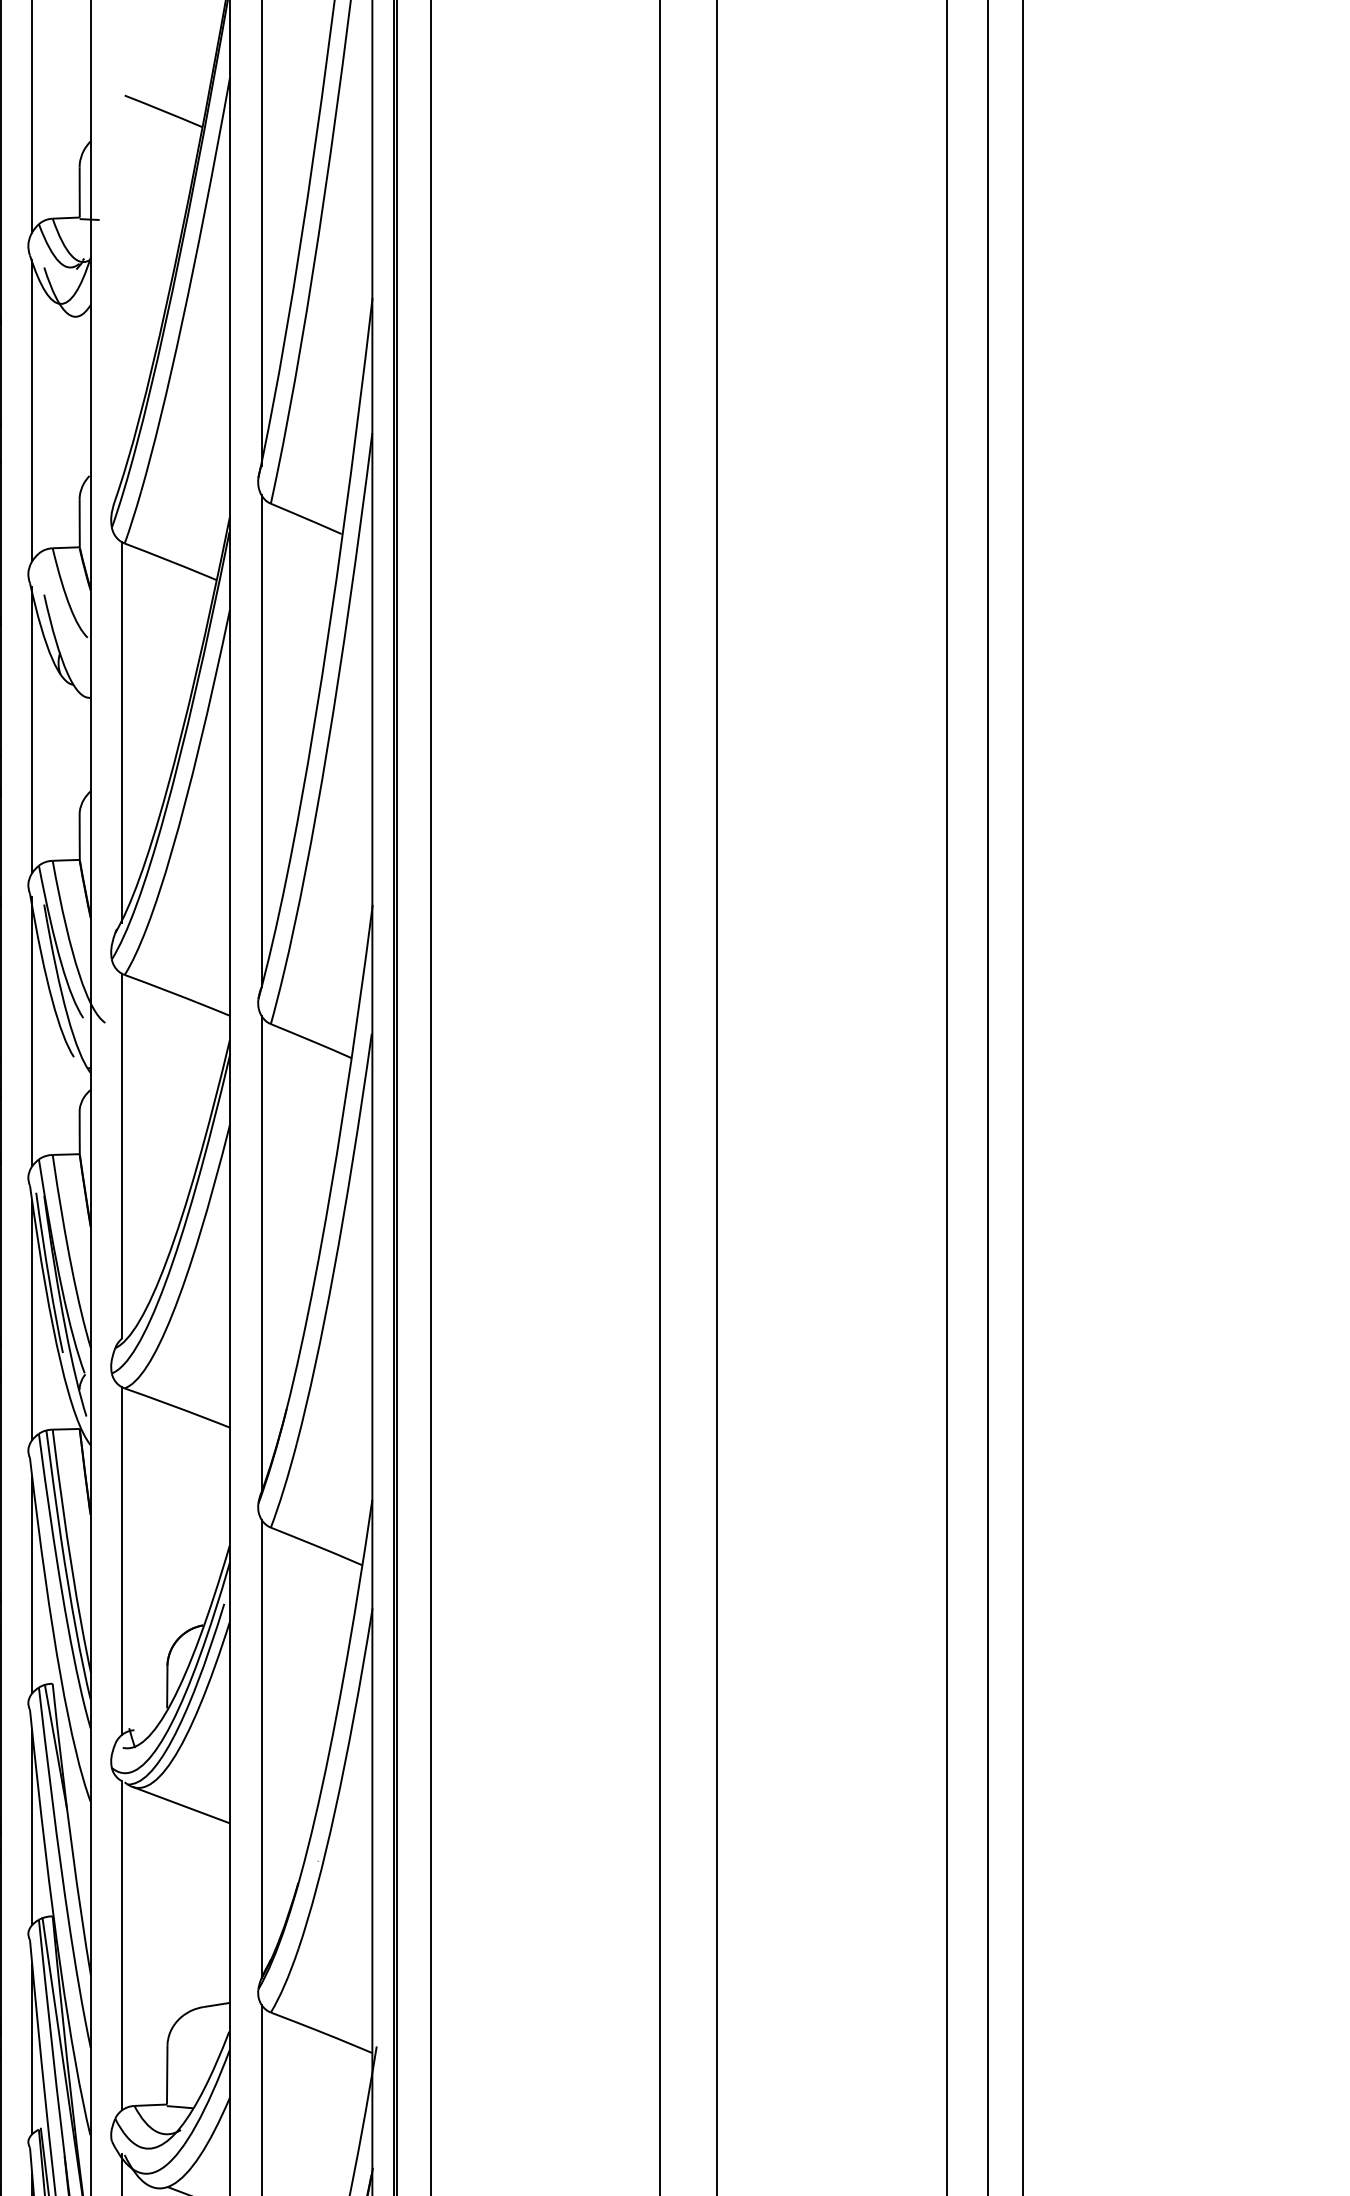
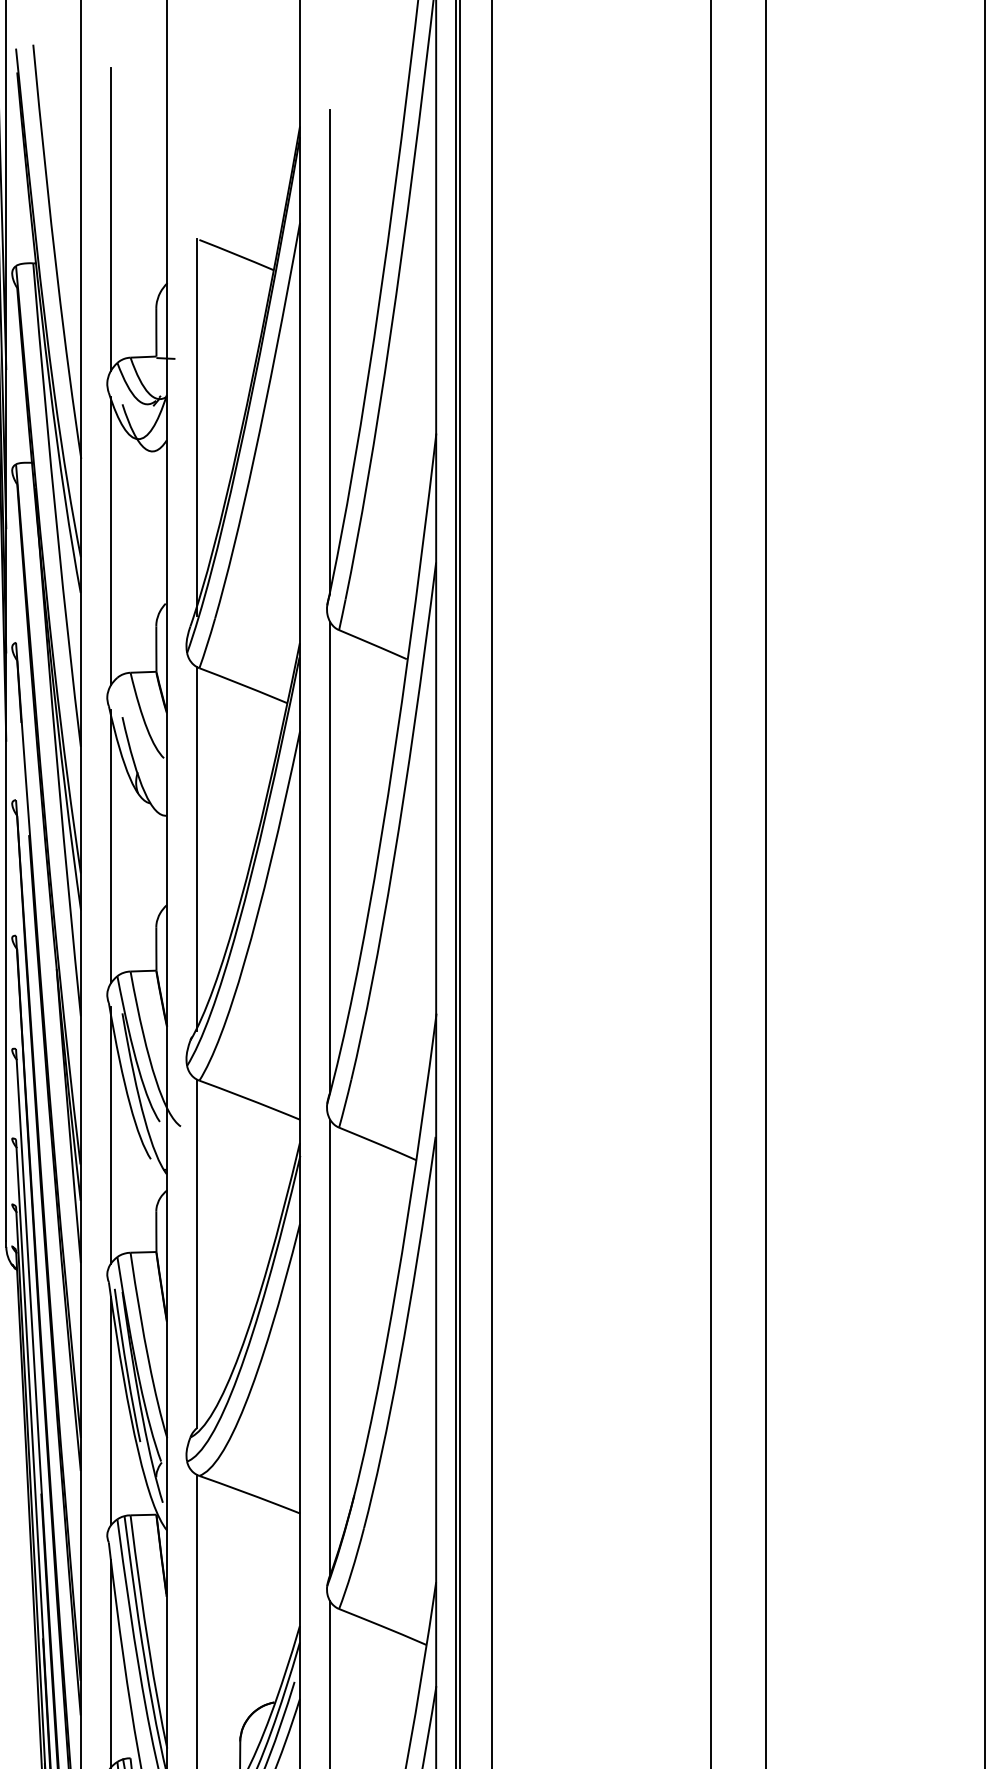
line: (122, 291) -> (197, 427), added

